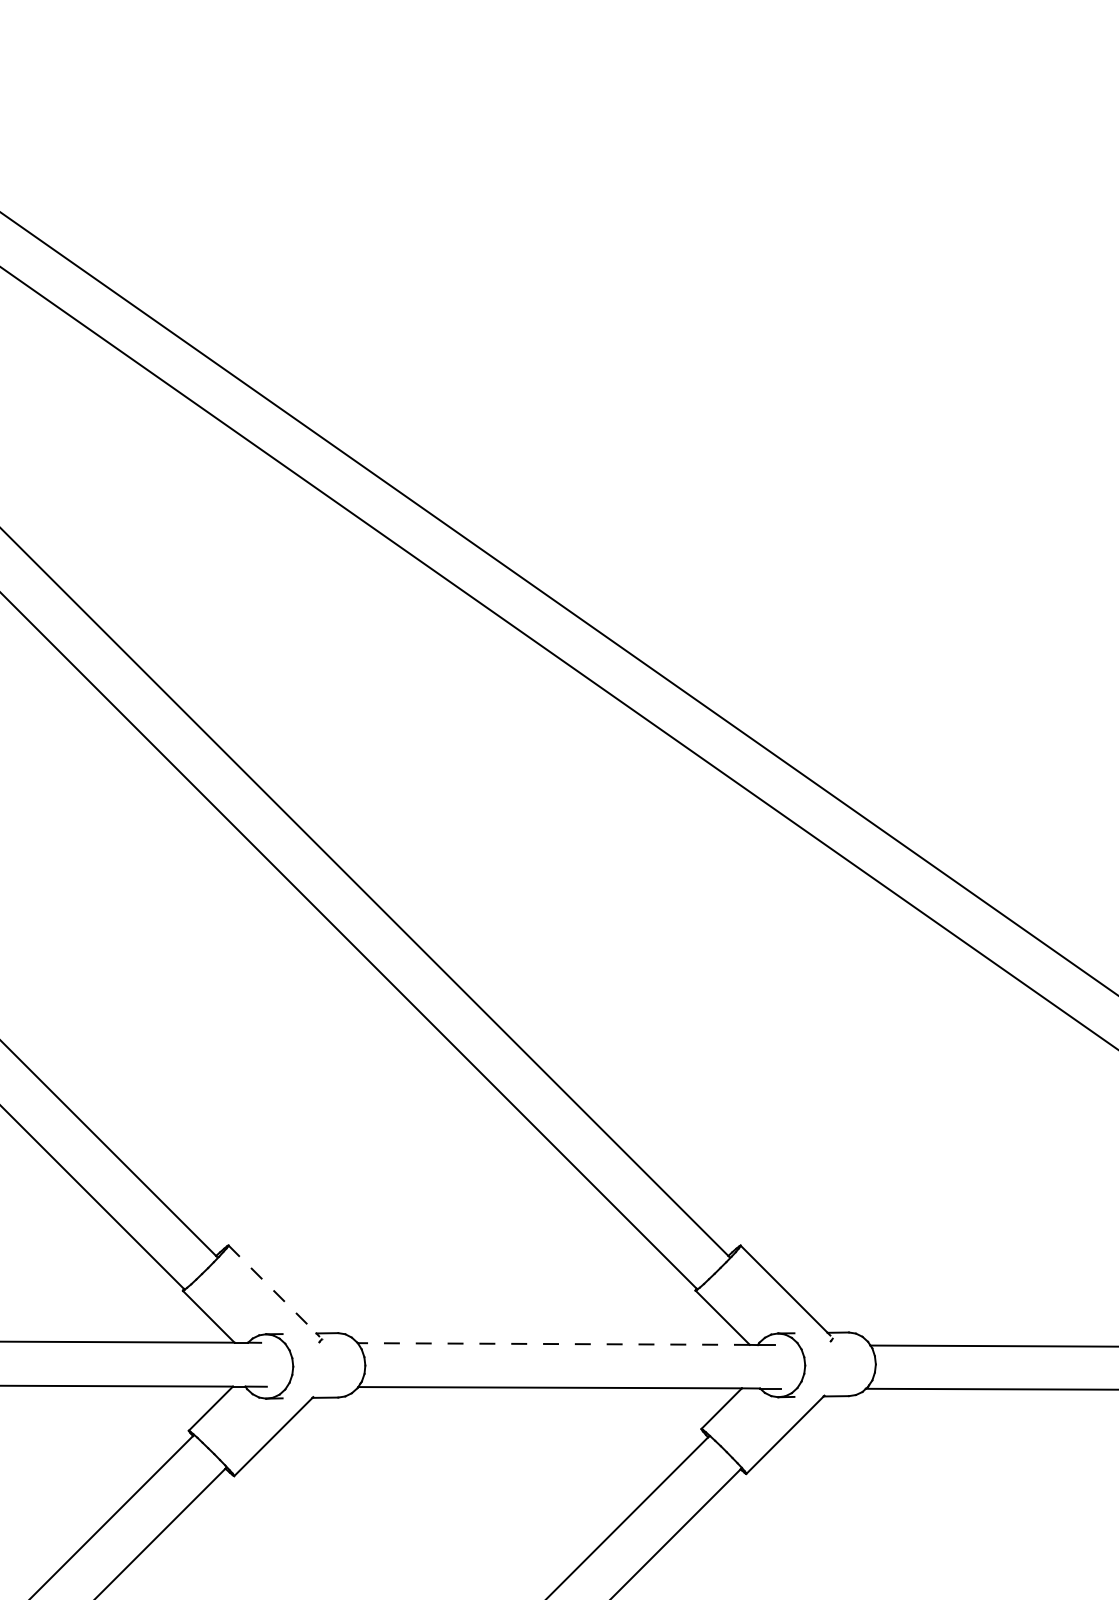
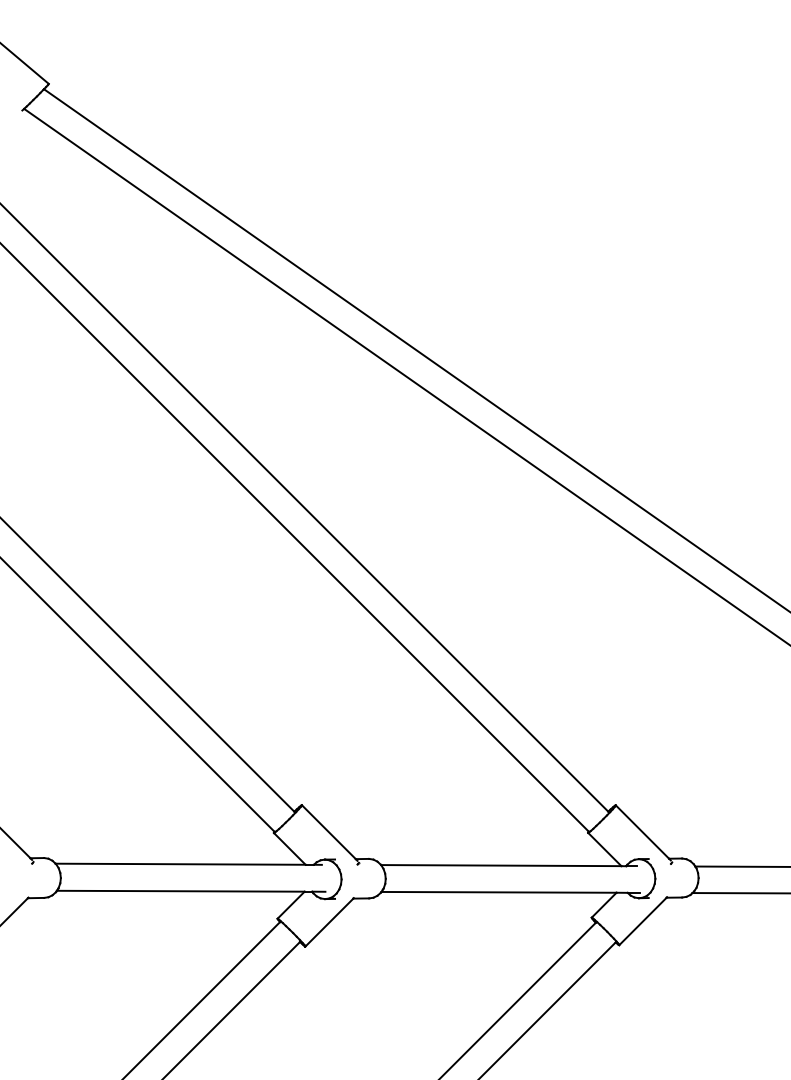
line: (273, 1290) -> (329, 832), dashed -> solid
line: (552, 1343) -> (500, 865), dashed -> solid

